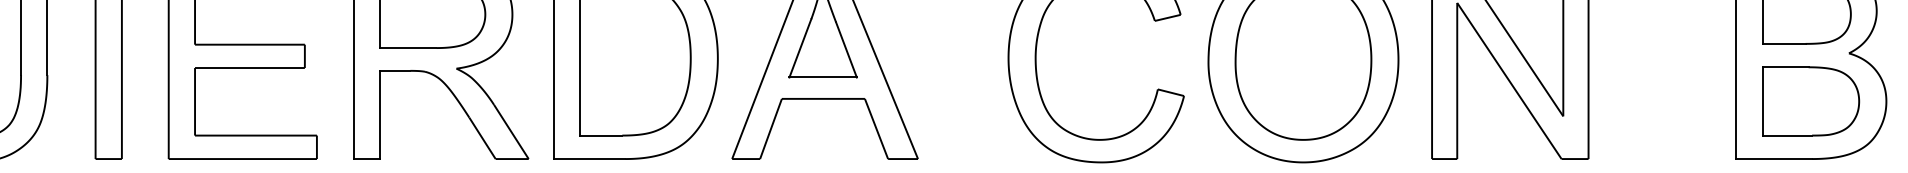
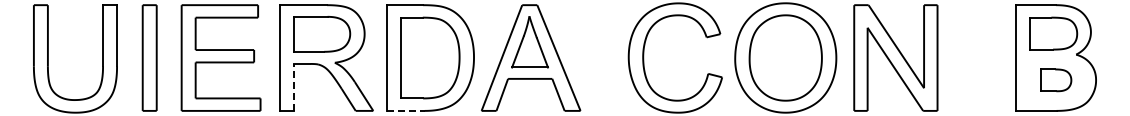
part: (1810, 101) -> (1055, 80), size x0.6
line: (380, 113) -> (294, 86), solid -> dashed
line: (591, 158) -> (406, 110), solid -> dashed

